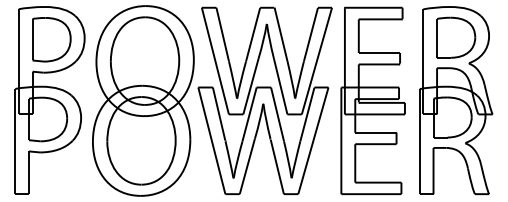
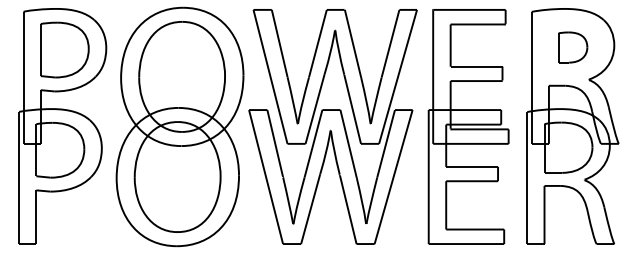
part: (455, 37) -> (572, 47), size x0.6

